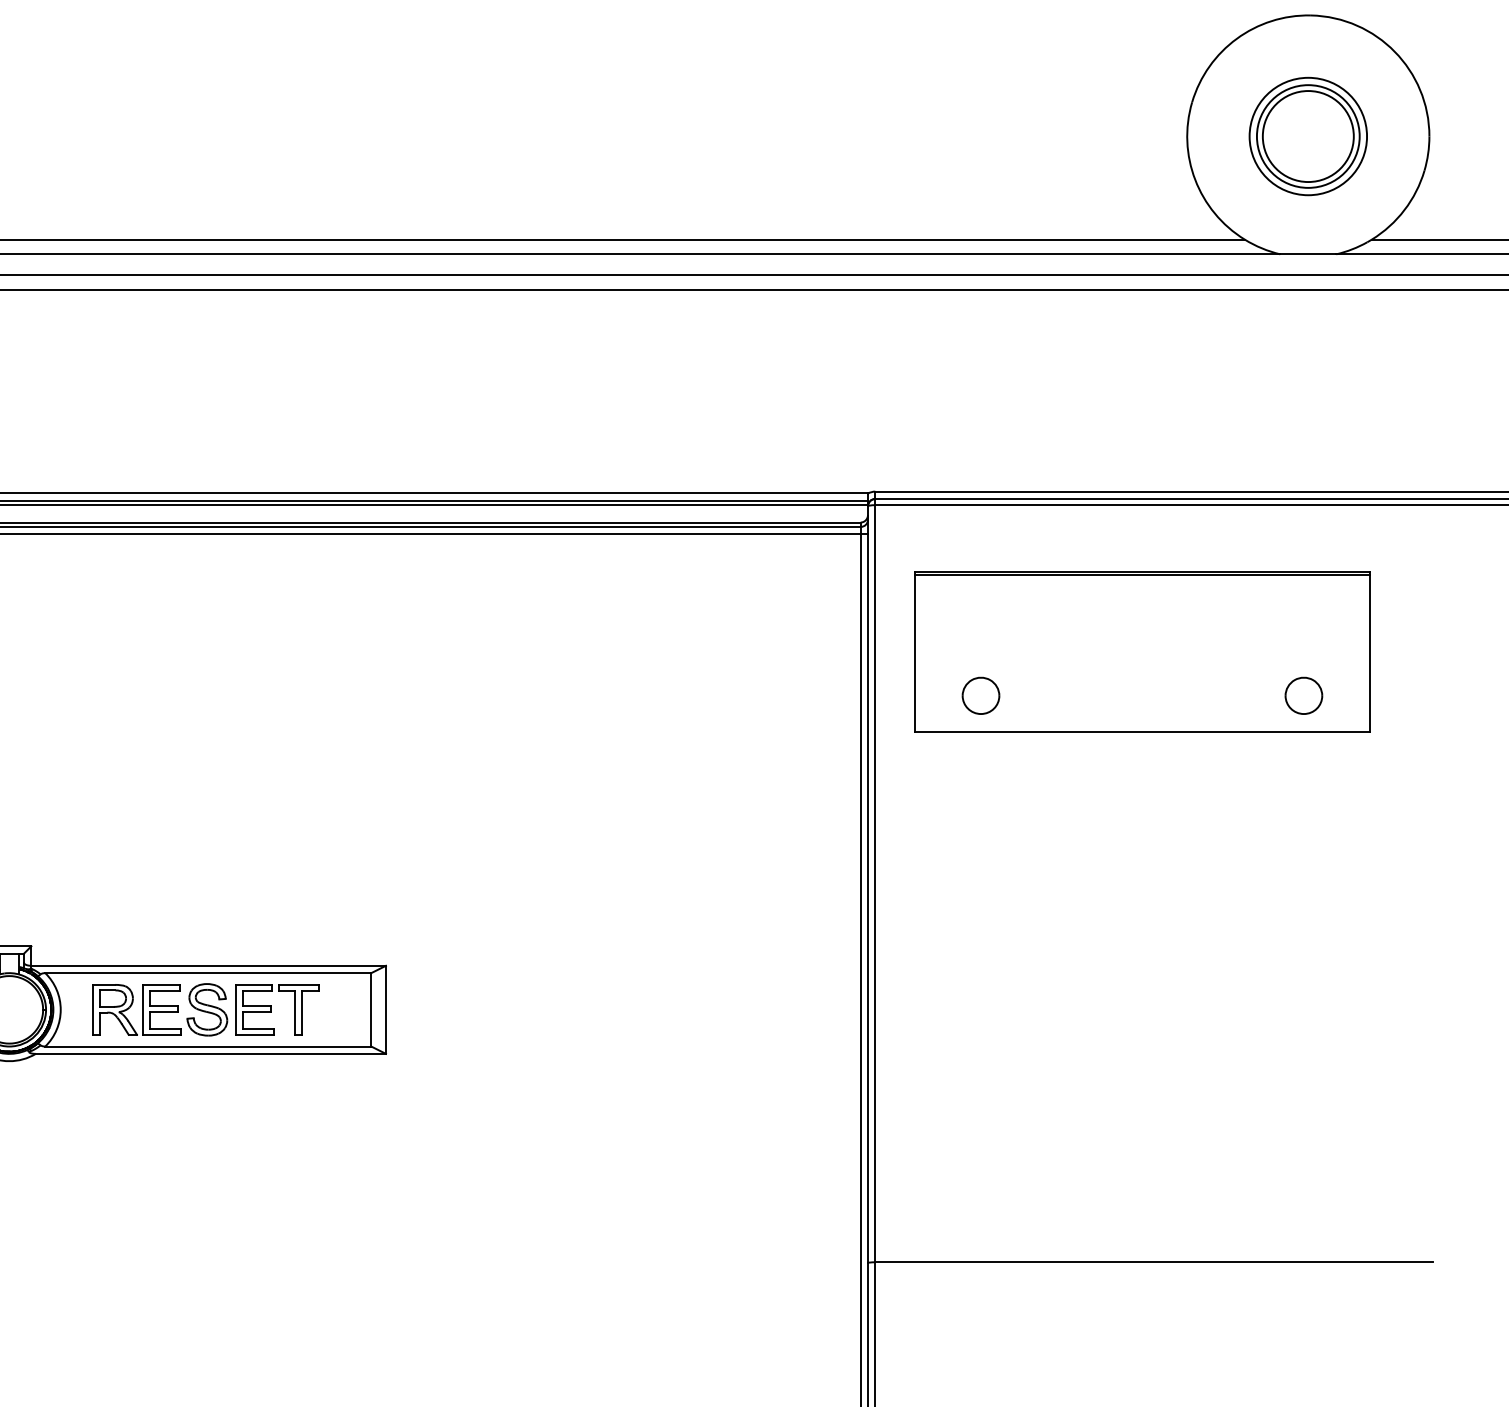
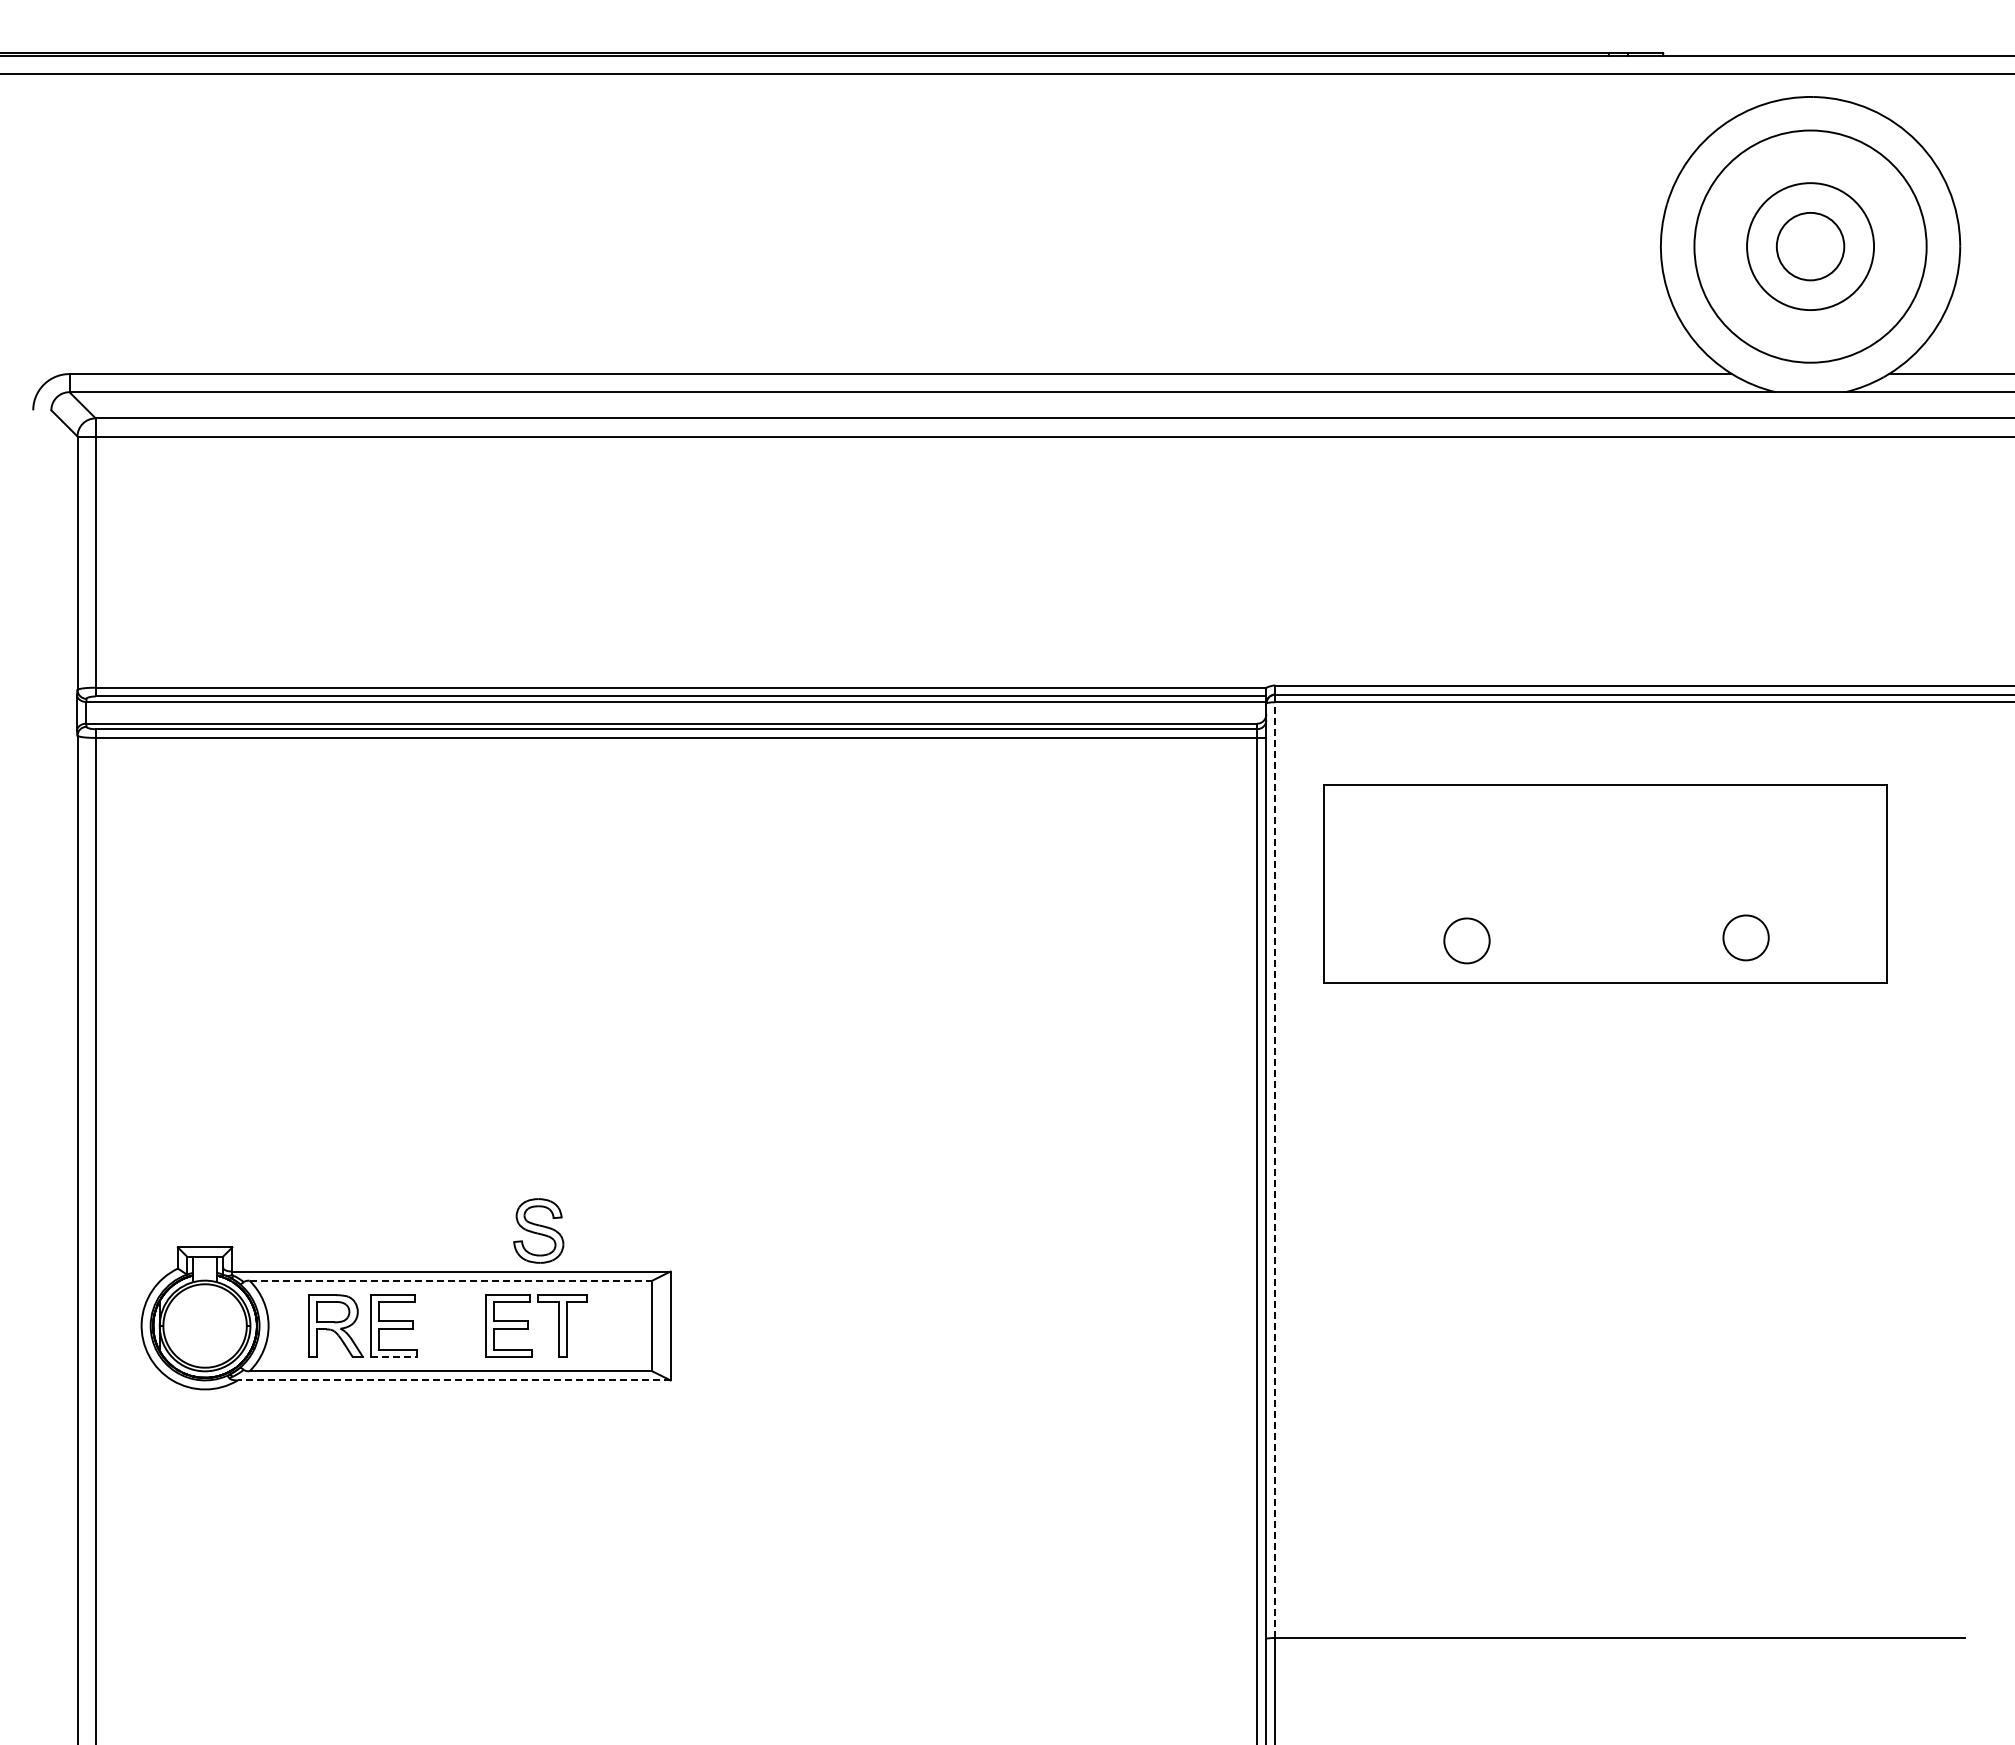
circle: (1308, 136) -> (1810, 246), size x0.6
circle: (1308, 136) -> (1810, 246), size x1.6
line: (1142, 574) -> (1605, 788), removed
part: (980, 695) -> (1466, 940), moved
part: (1303, 695) -> (1745, 937), moved
line: (875, 884) -> (1275, 1170), solid -> dashed
line: (208, 973) -> (451, 1280), solid -> dashed
part: (207, 1009) -> (538, 1230), moved
line: (162, 1034) -> (394, 1356), solid -> dashed
line: (210, 1053) -> (453, 1380), solid -> dashed

